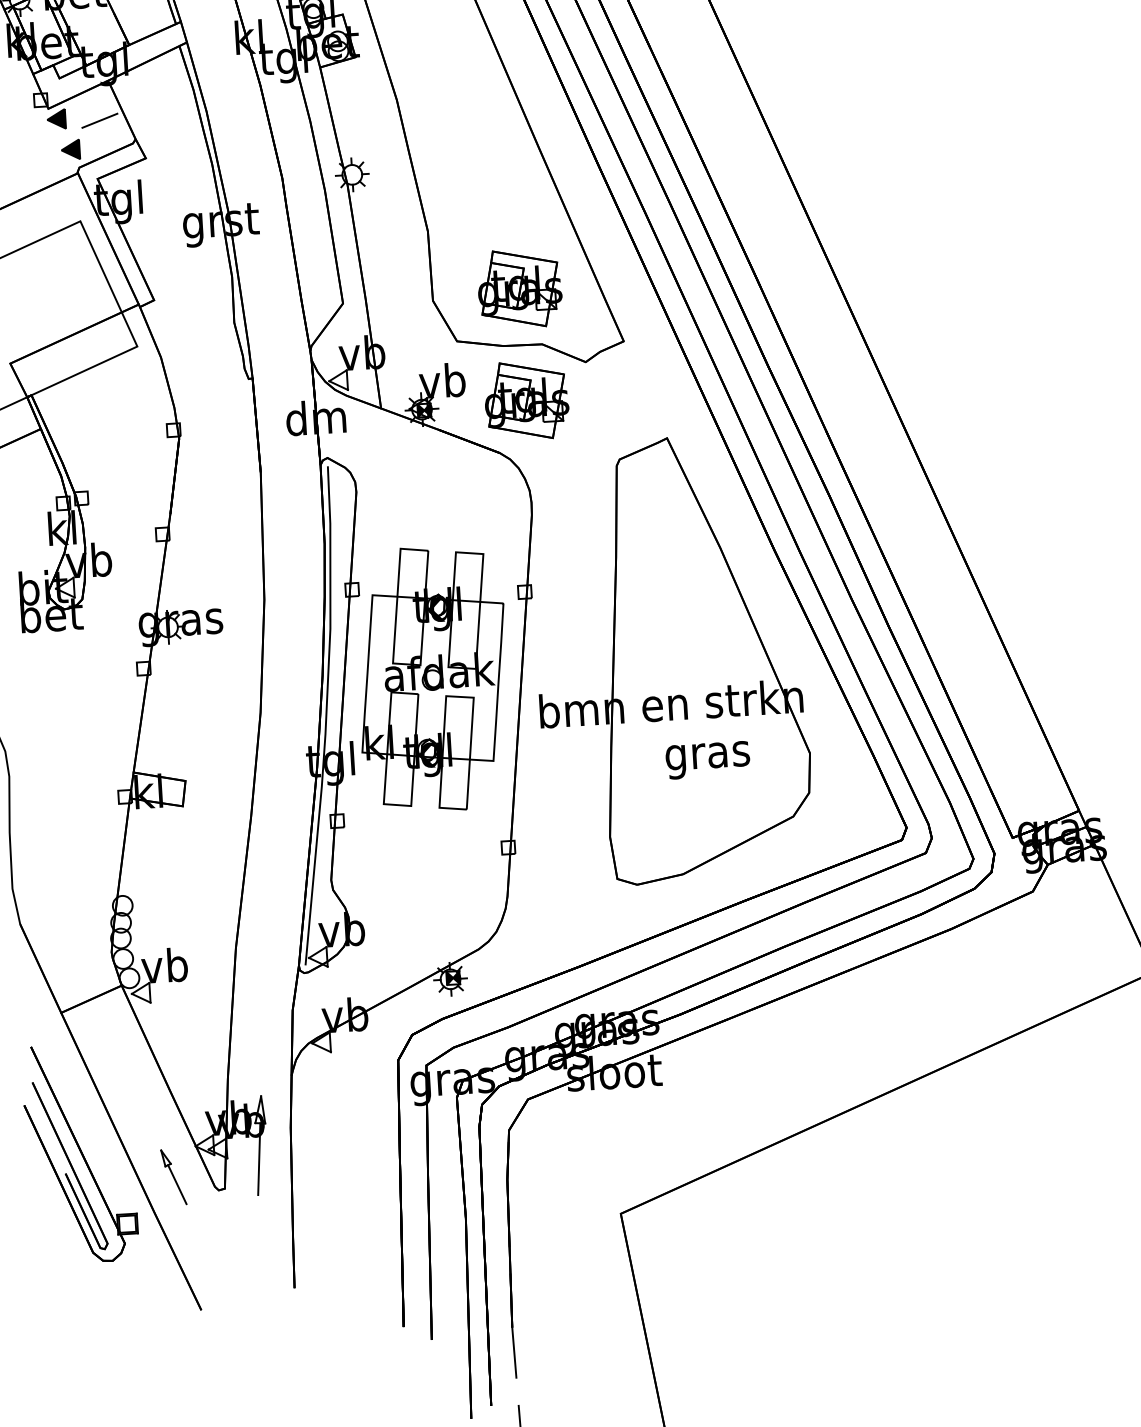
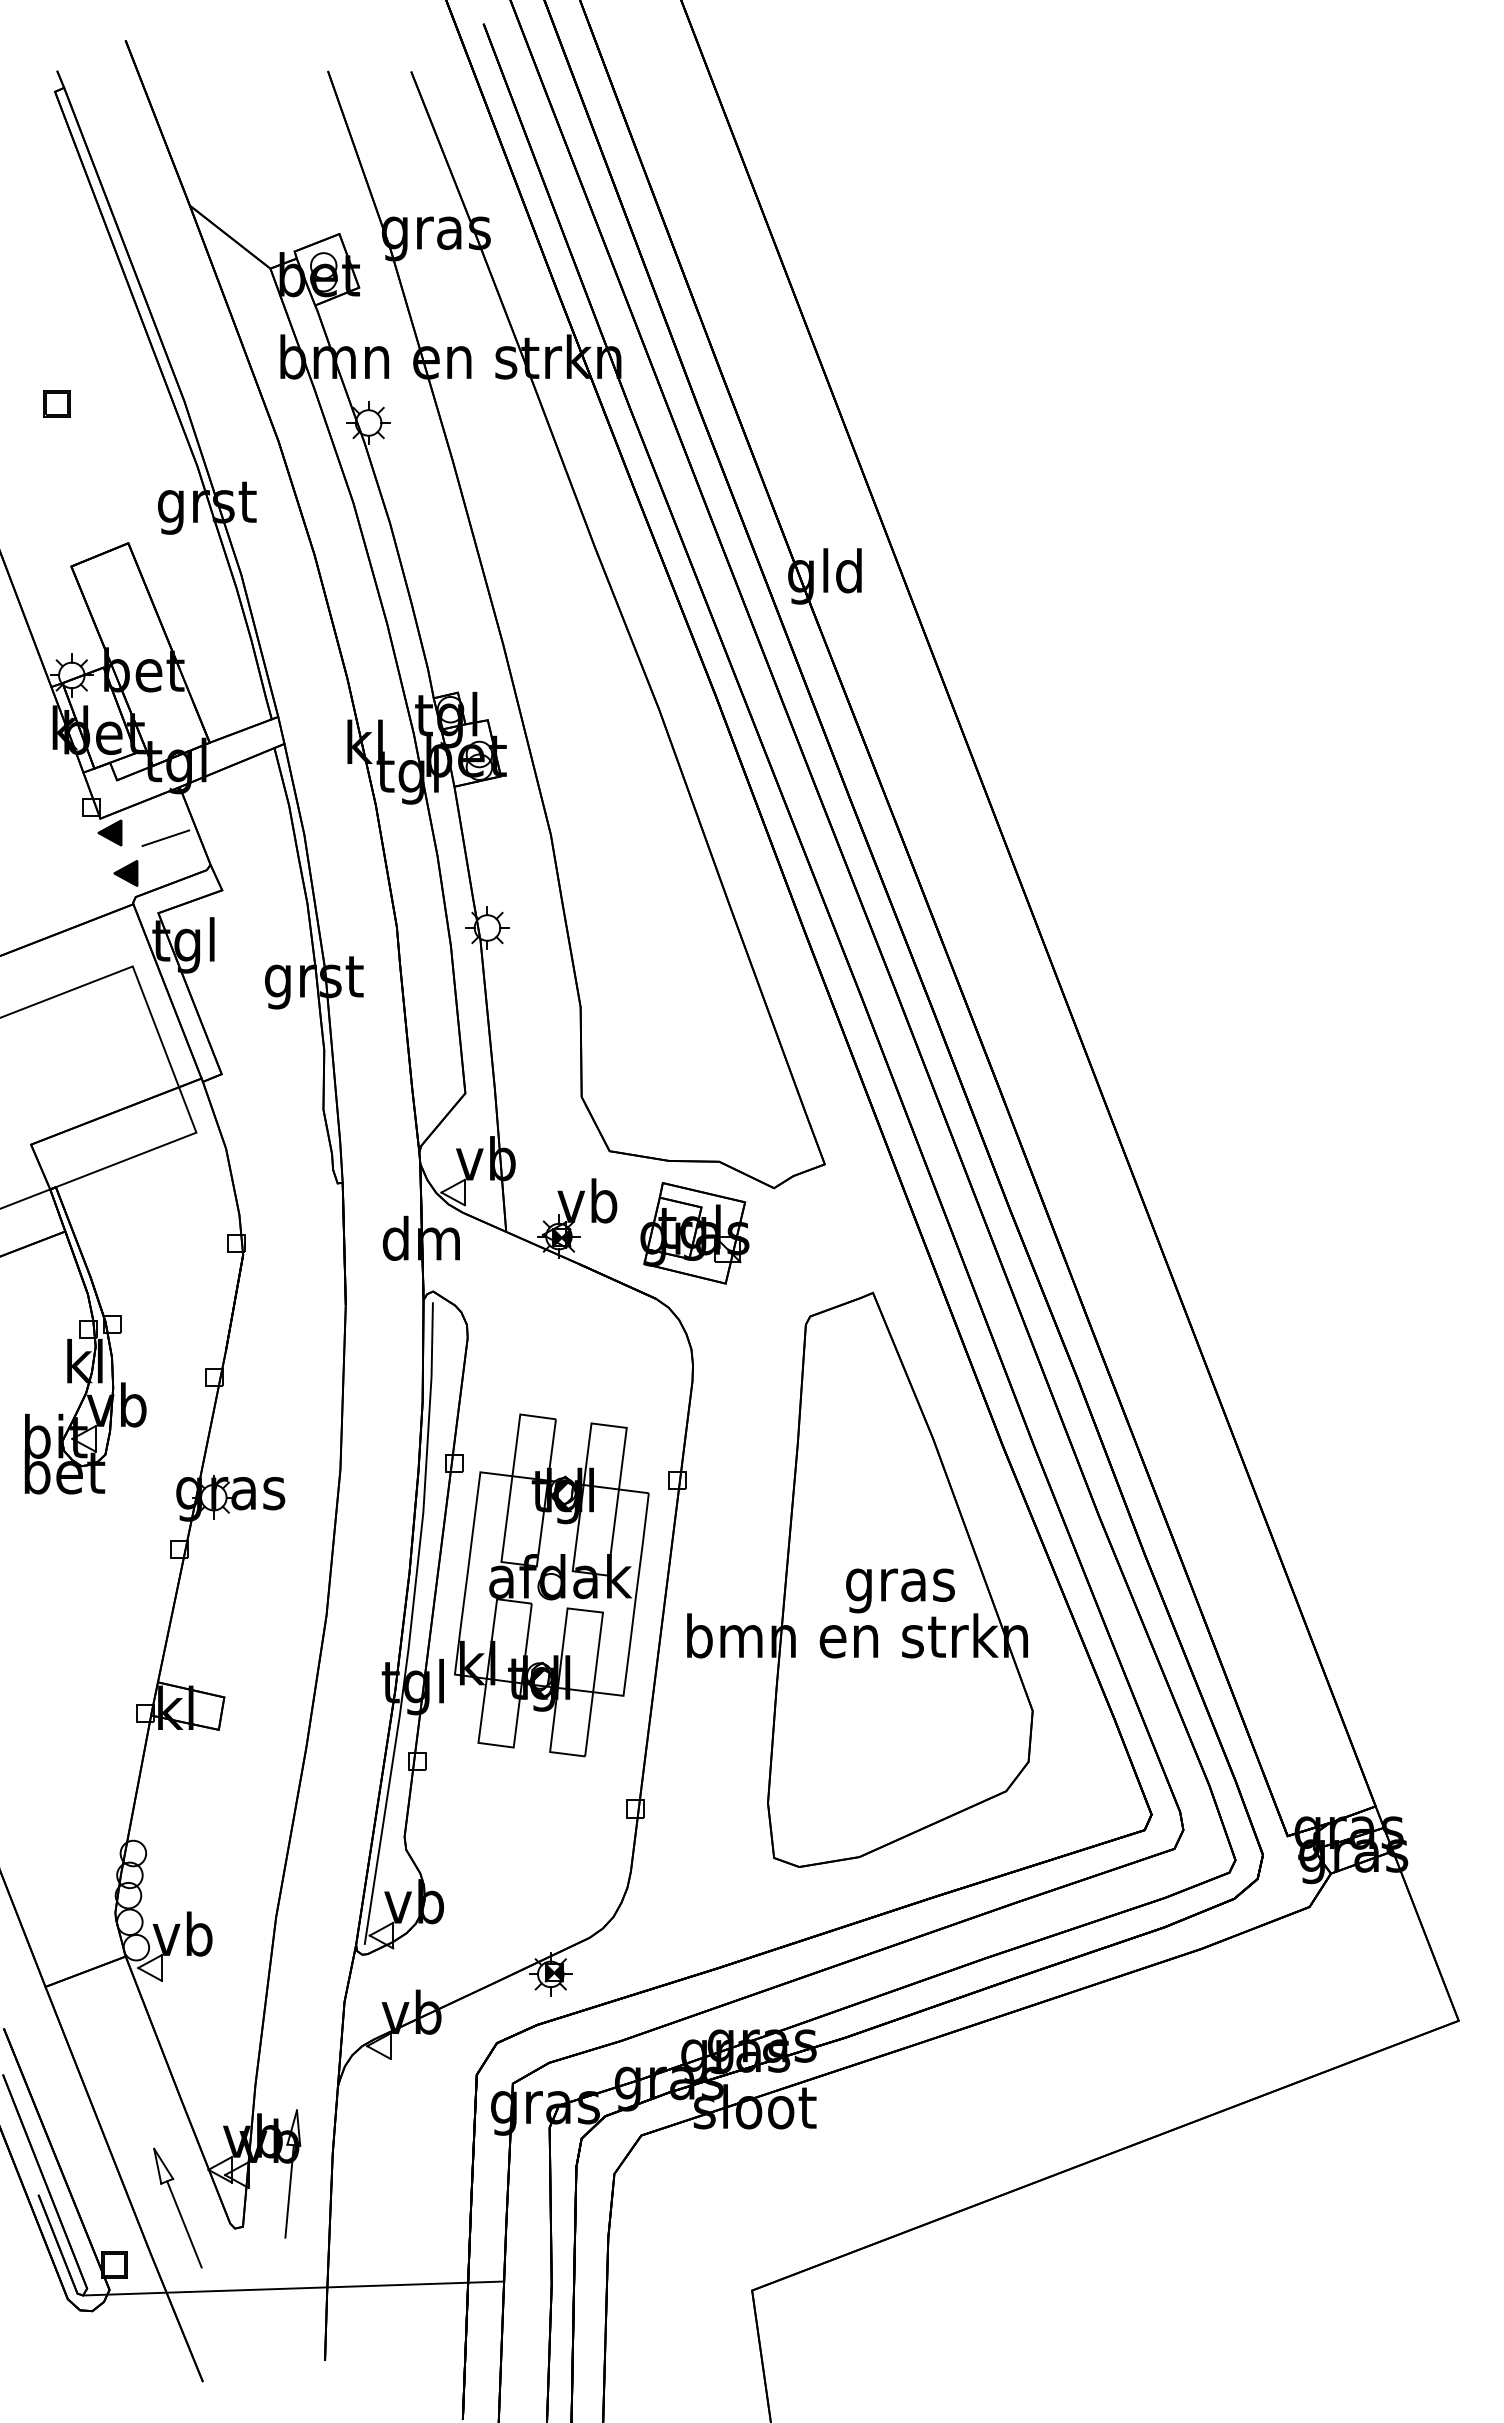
part: (519, 288) -> (694, 1088), removed
text: (707, 759) -> (900, 1590), moved
part: (173, 1176) -> (177, 2207), size x1.67
line: (266, 1233) -> (293, 2288), added

